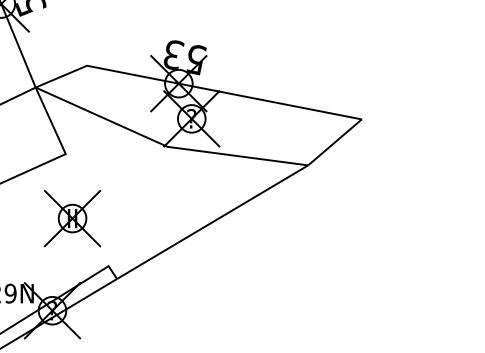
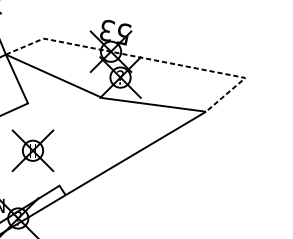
line: (232, 94) -> (150, 59), solid -> dashed

